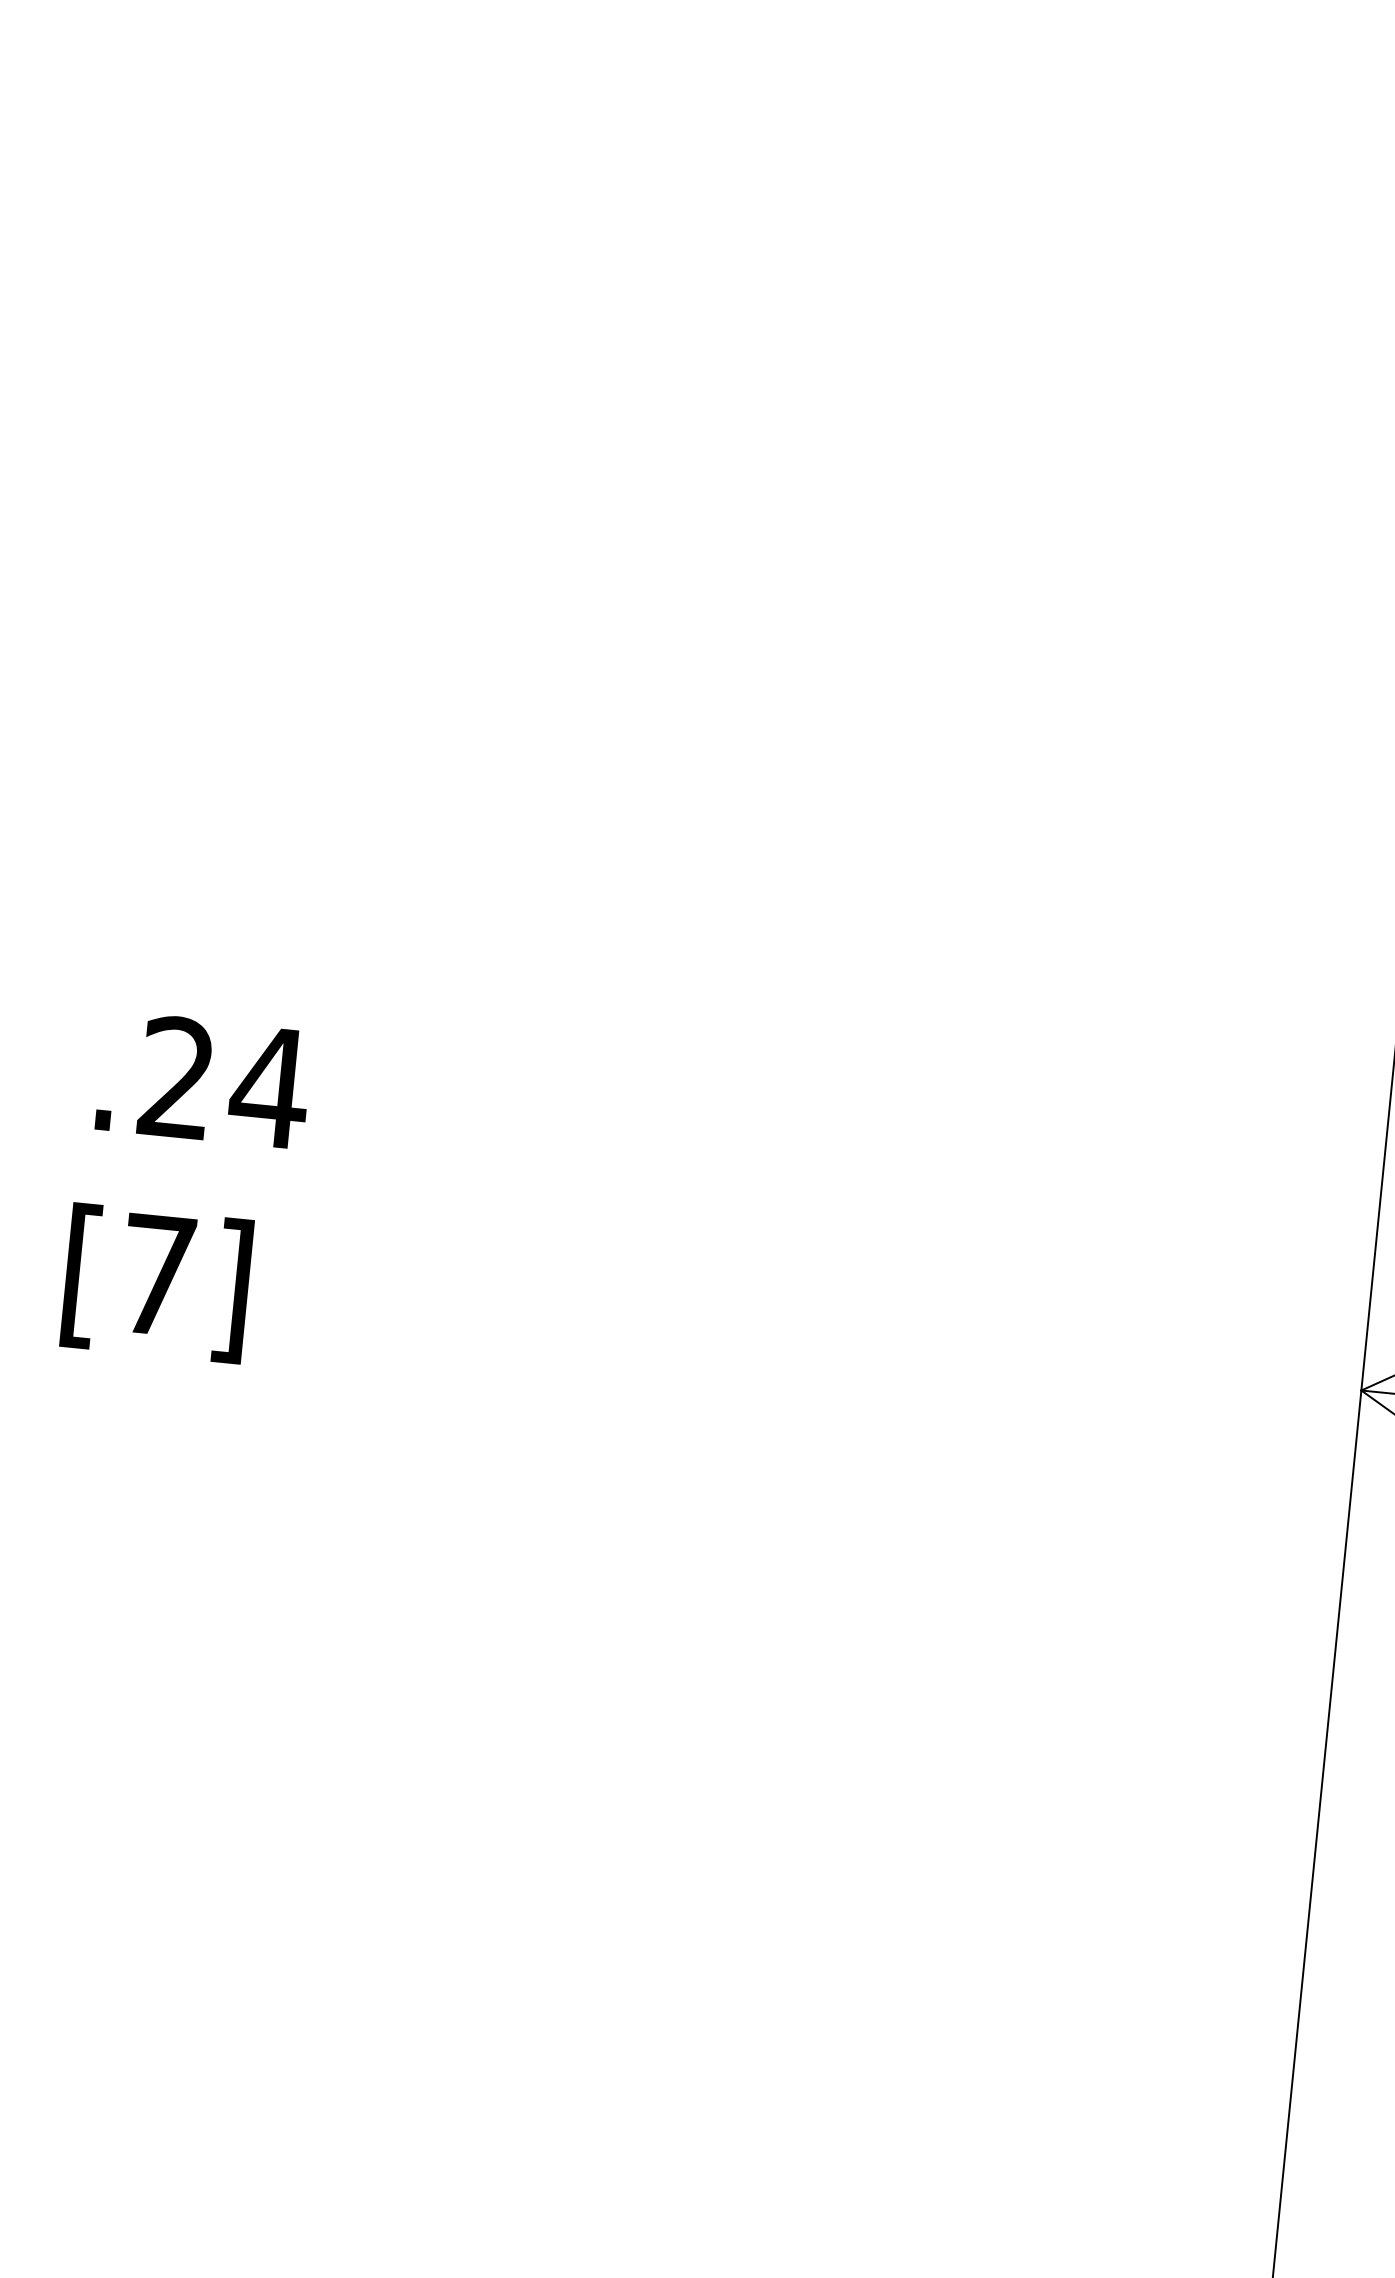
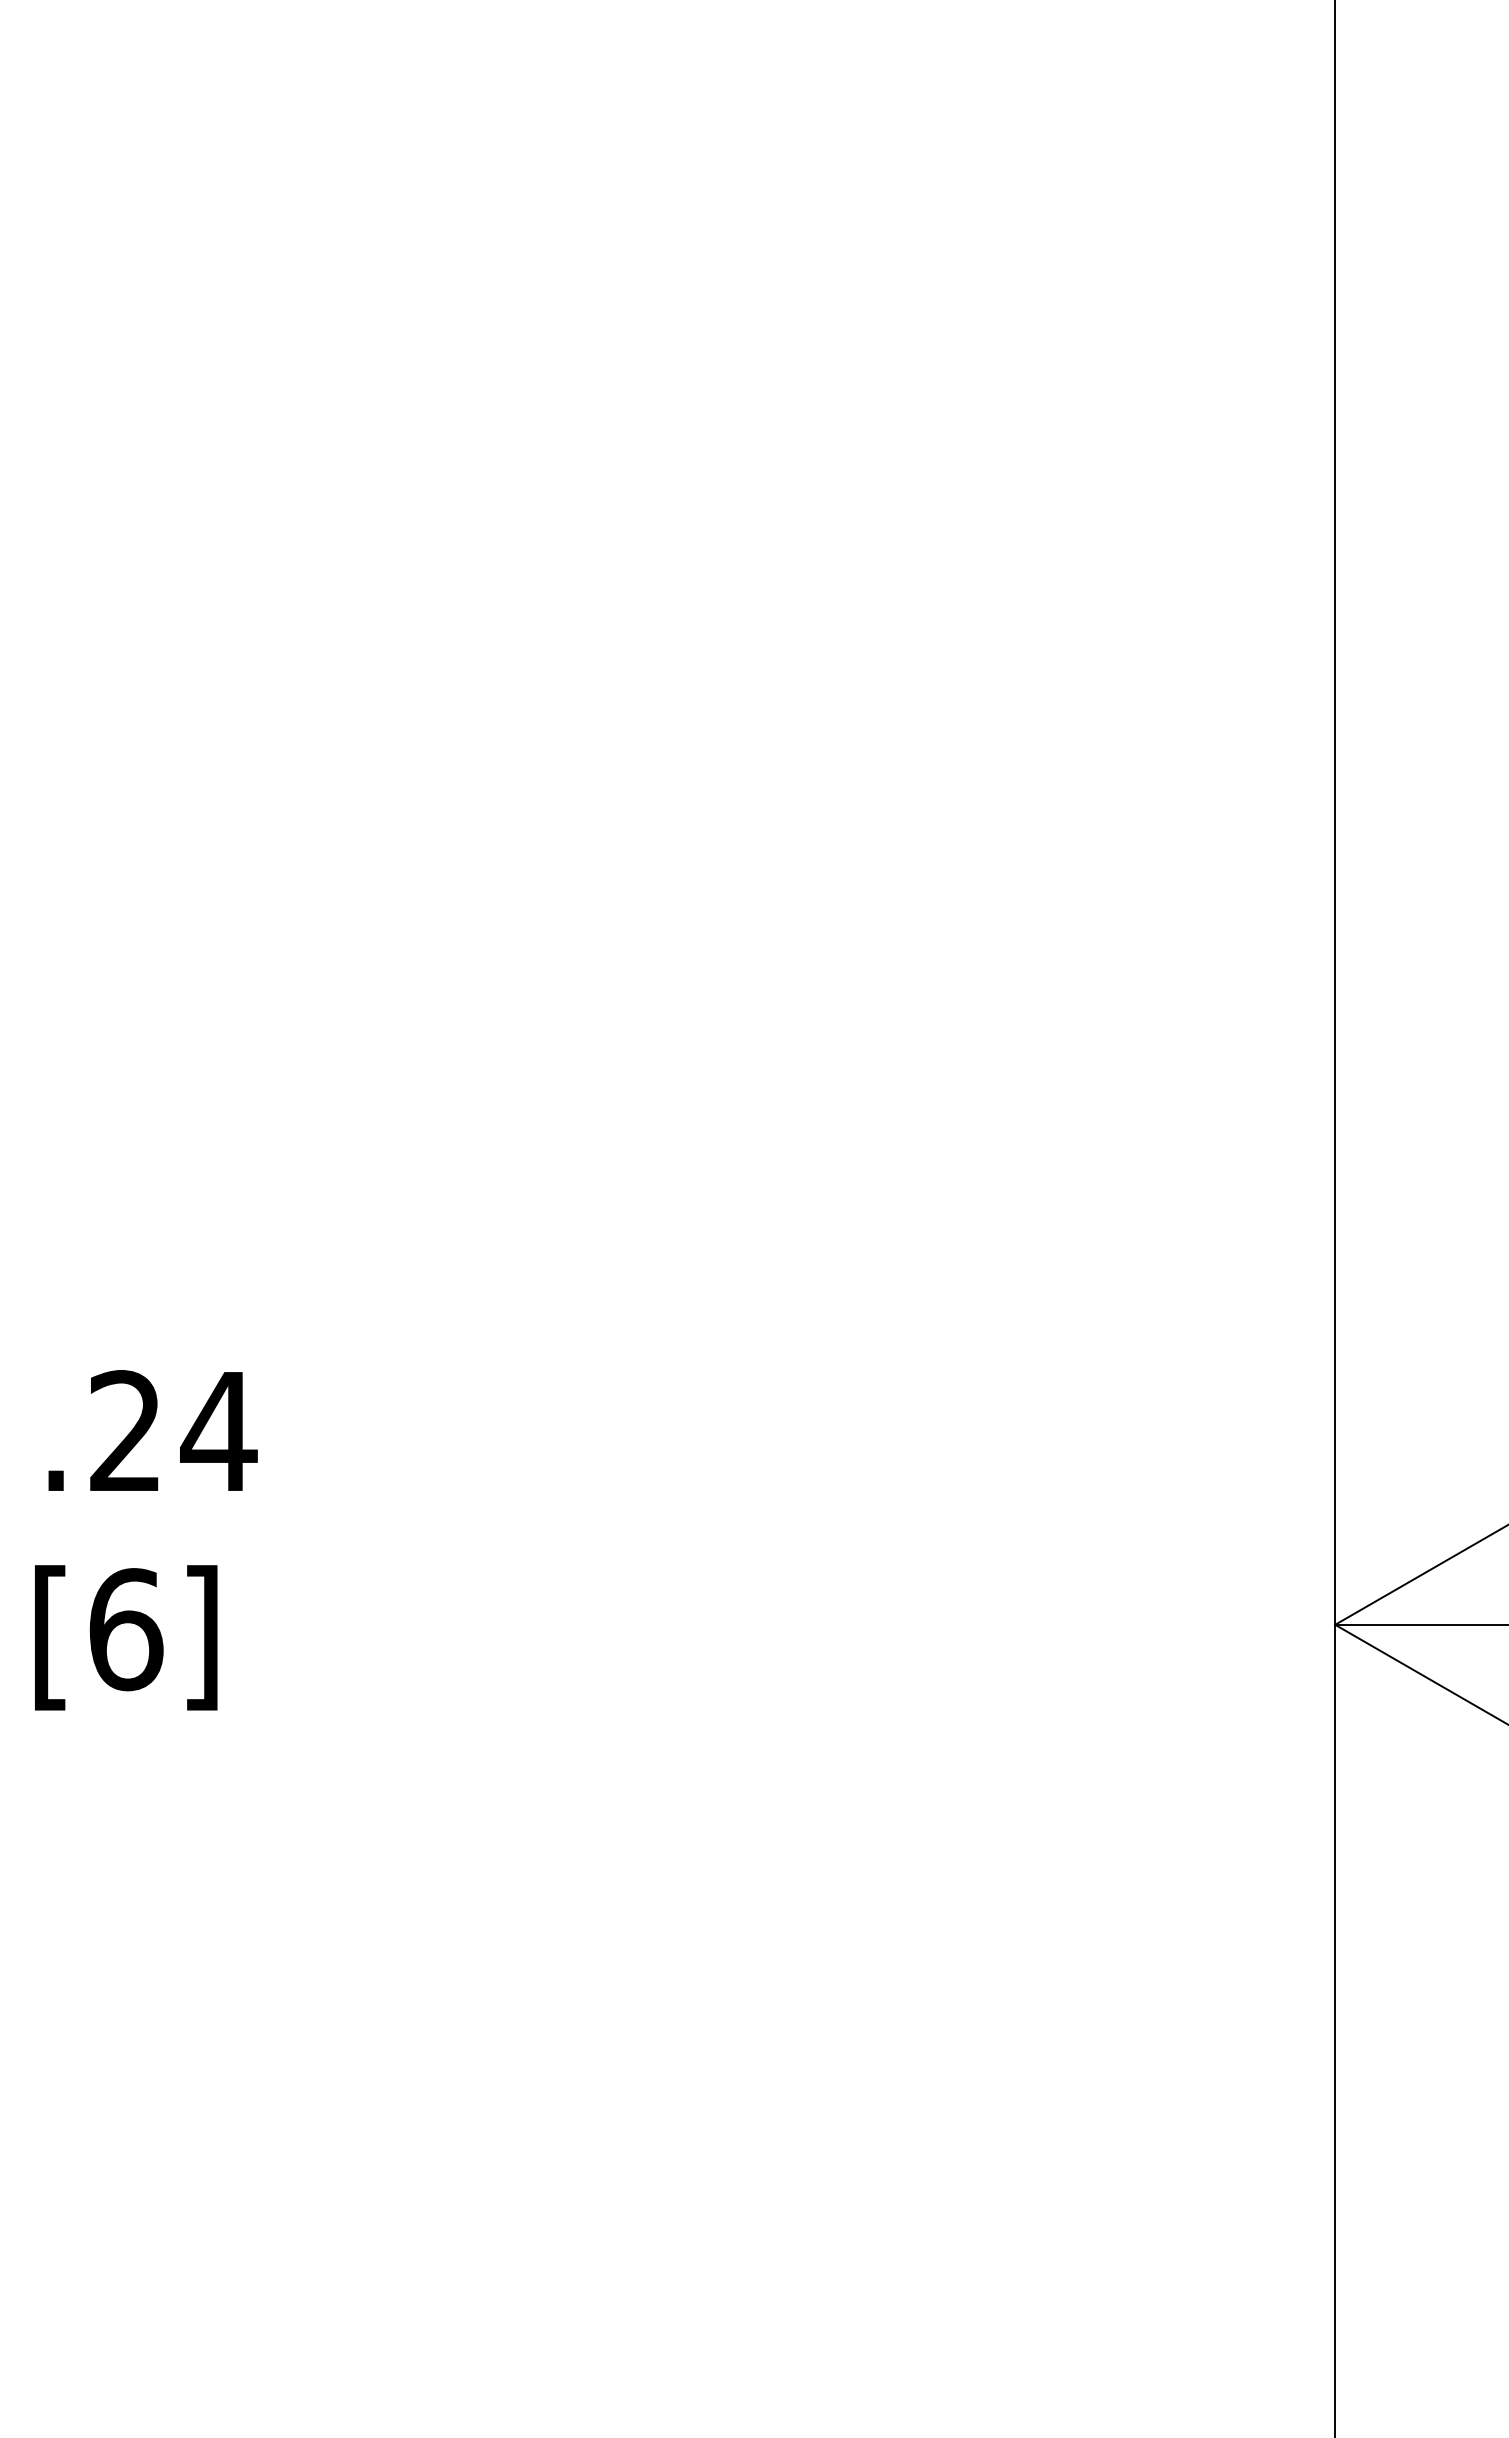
text: (158, 1275) -> (126, 1629), [7] -> [6]

